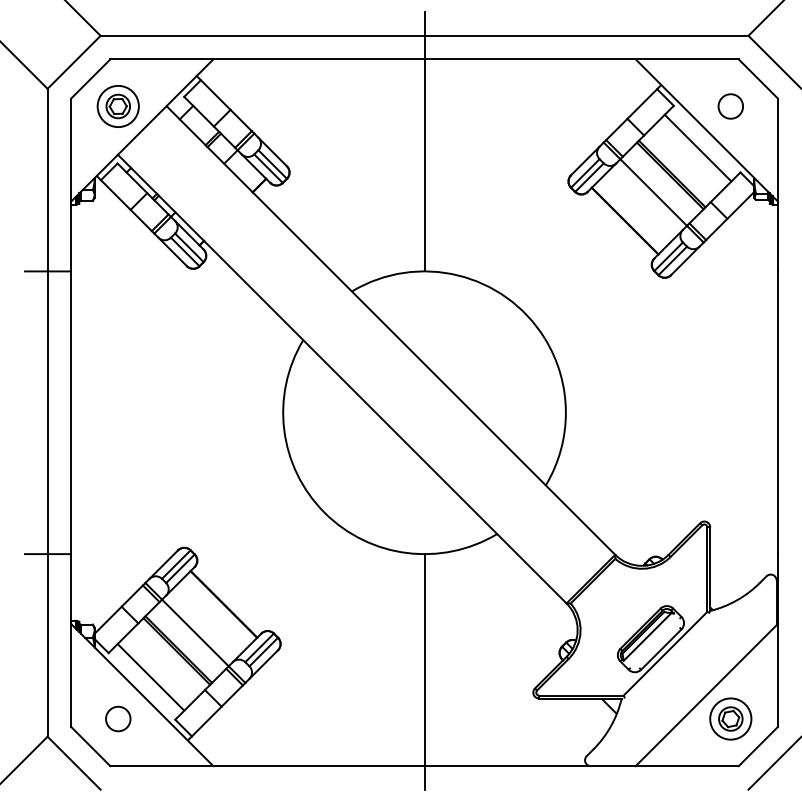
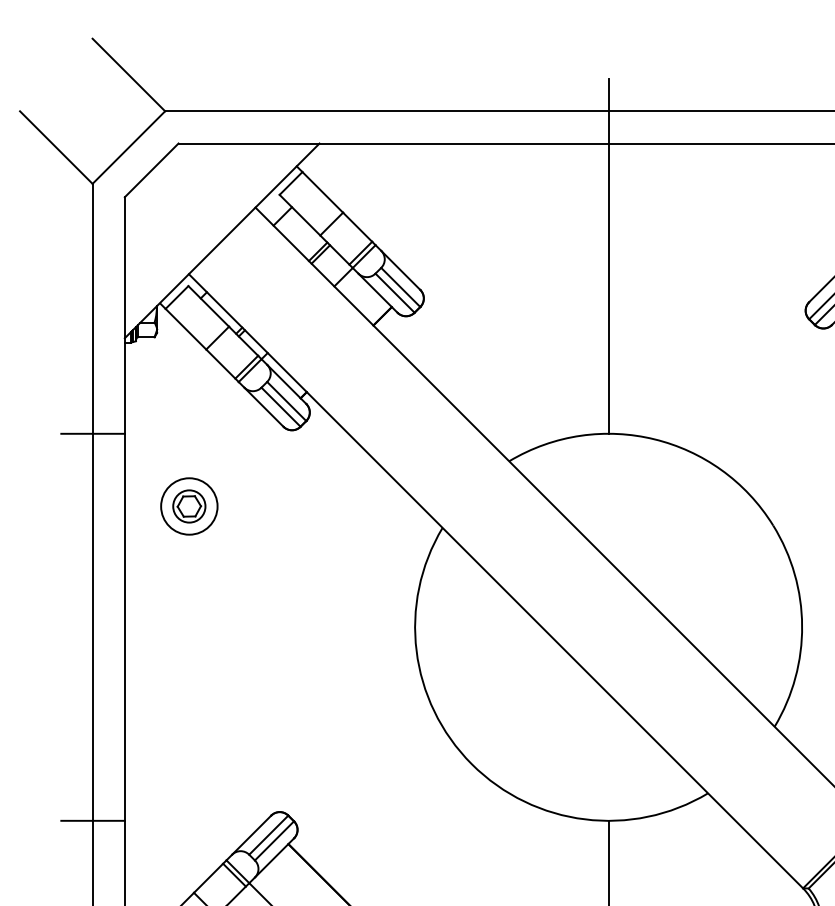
part: (117, 106) -> (188, 506), moved

